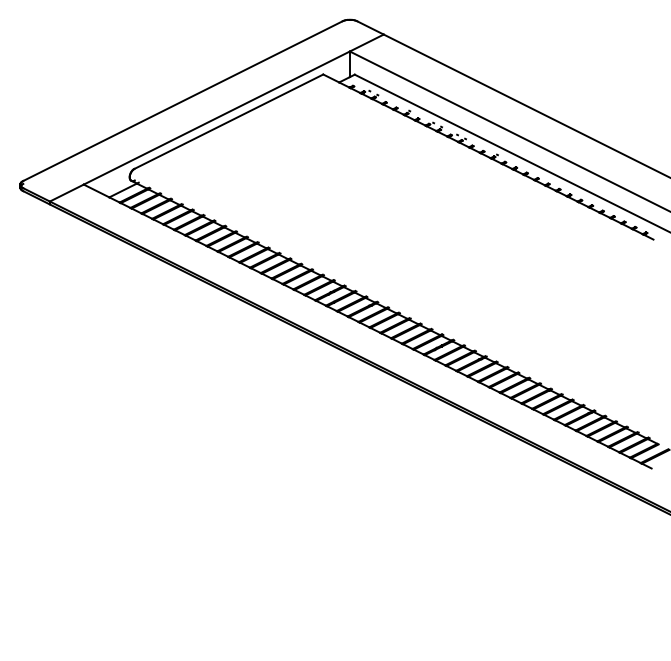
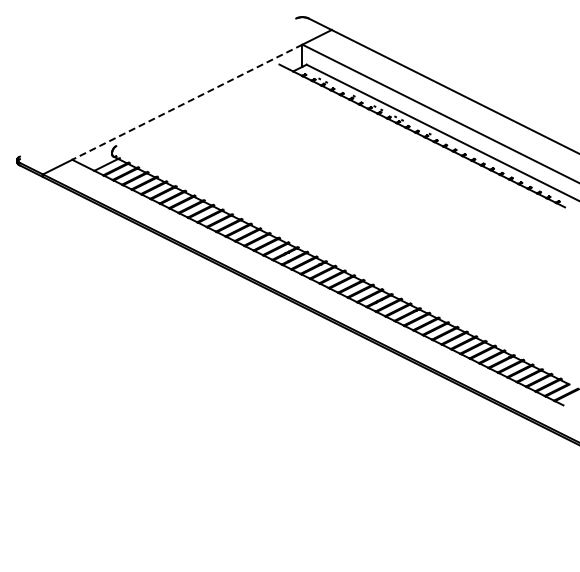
line: (182, 101) -> (157, 87), removed
line: (216, 118) -> (187, 102), solid -> dashed
line: (228, 121) -> (197, 105), removed

